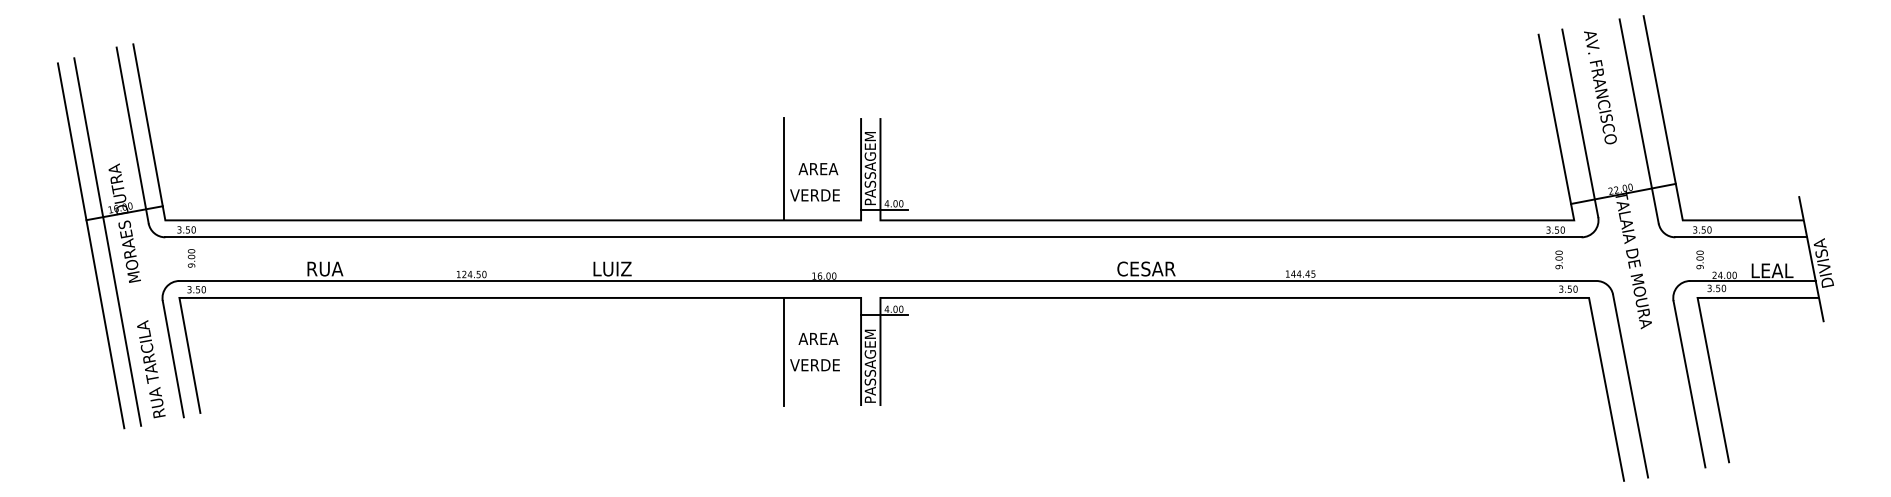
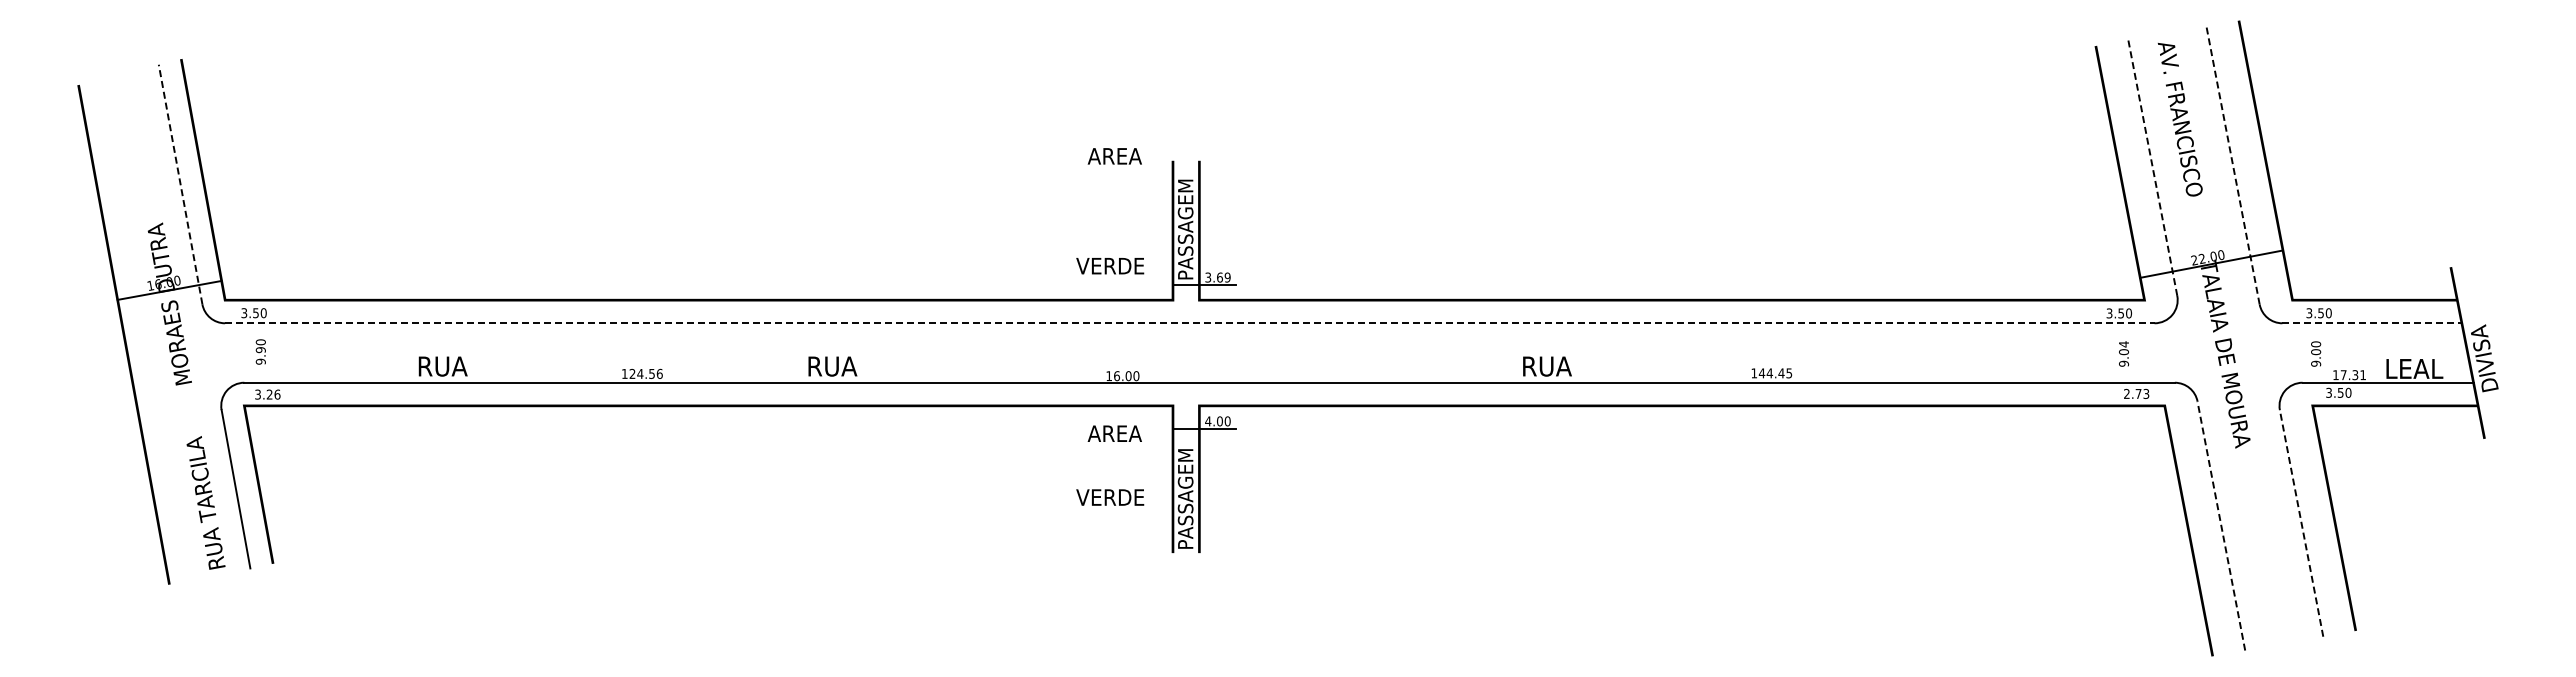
line: (1639, 121) -> (2233, 165), solid -> dashed
line: (1580, 122) -> (2152, 167), solid -> dashed
line: (132, 135) -> (180, 184), solid -> dashed
line: (783, 169) -> (1067, 230), removed
text: (818, 169) -> (1114, 156), moved
text: (893, 203) -> (1217, 277), 4.00 -> 3.69
line: (873, 237) -> (1189, 323), solid -> dashed
line: (1741, 237) -> (2372, 323), solid -> dashed
line: (107, 241) -> (146, 329), removed
text: (1559, 252) -> (2124, 344), 9.00 -> 9.04
text: (191, 257) -> (260, 350), 9.00 -> 9.90
text: (613, 269) -> (835, 366), LUIZ -> RUA
text: (1146, 269) -> (1561, 366), CESAR -> RUA
text: (484, 274) -> (659, 373), 124.50 -> 124.56
text: (1724, 275) -> (2349, 375), 24.00 -> 17.31
text: (200, 289) -> (273, 394), 3.50 -> 3.26
text: (1568, 289) -> (2136, 394), 3.50 -> 2.73
text: (818, 338) -> (1114, 433), moved
line: (783, 351) -> (1067, 479), removed
line: (1689, 384) -> (2301, 523), solid -> dashed
line: (1630, 386) -> (2221, 526), solid -> dashed

